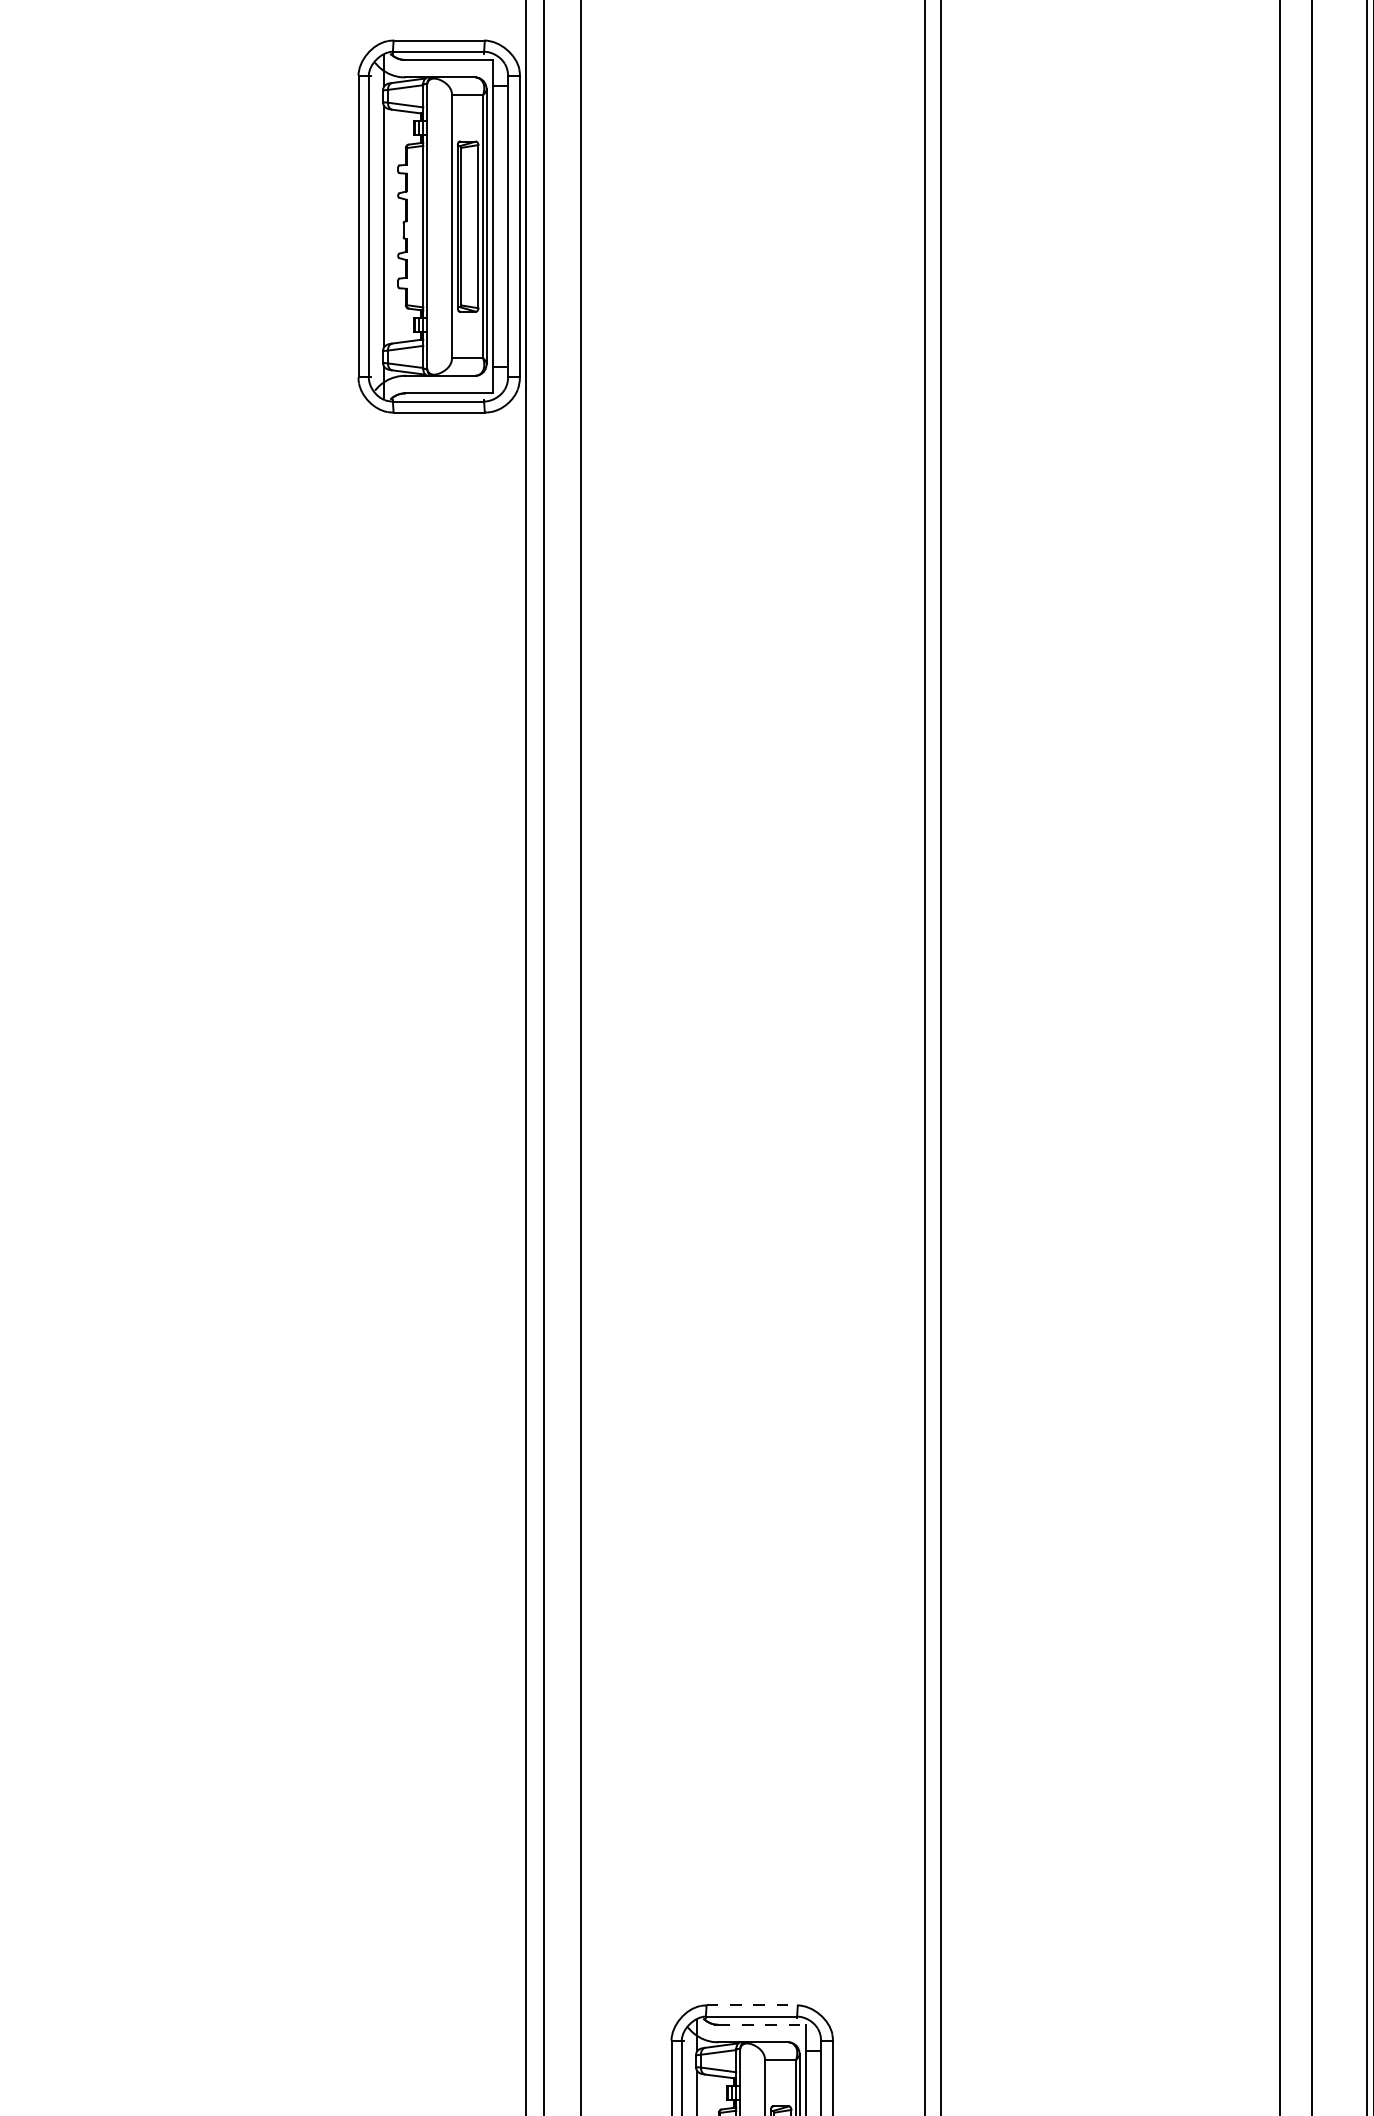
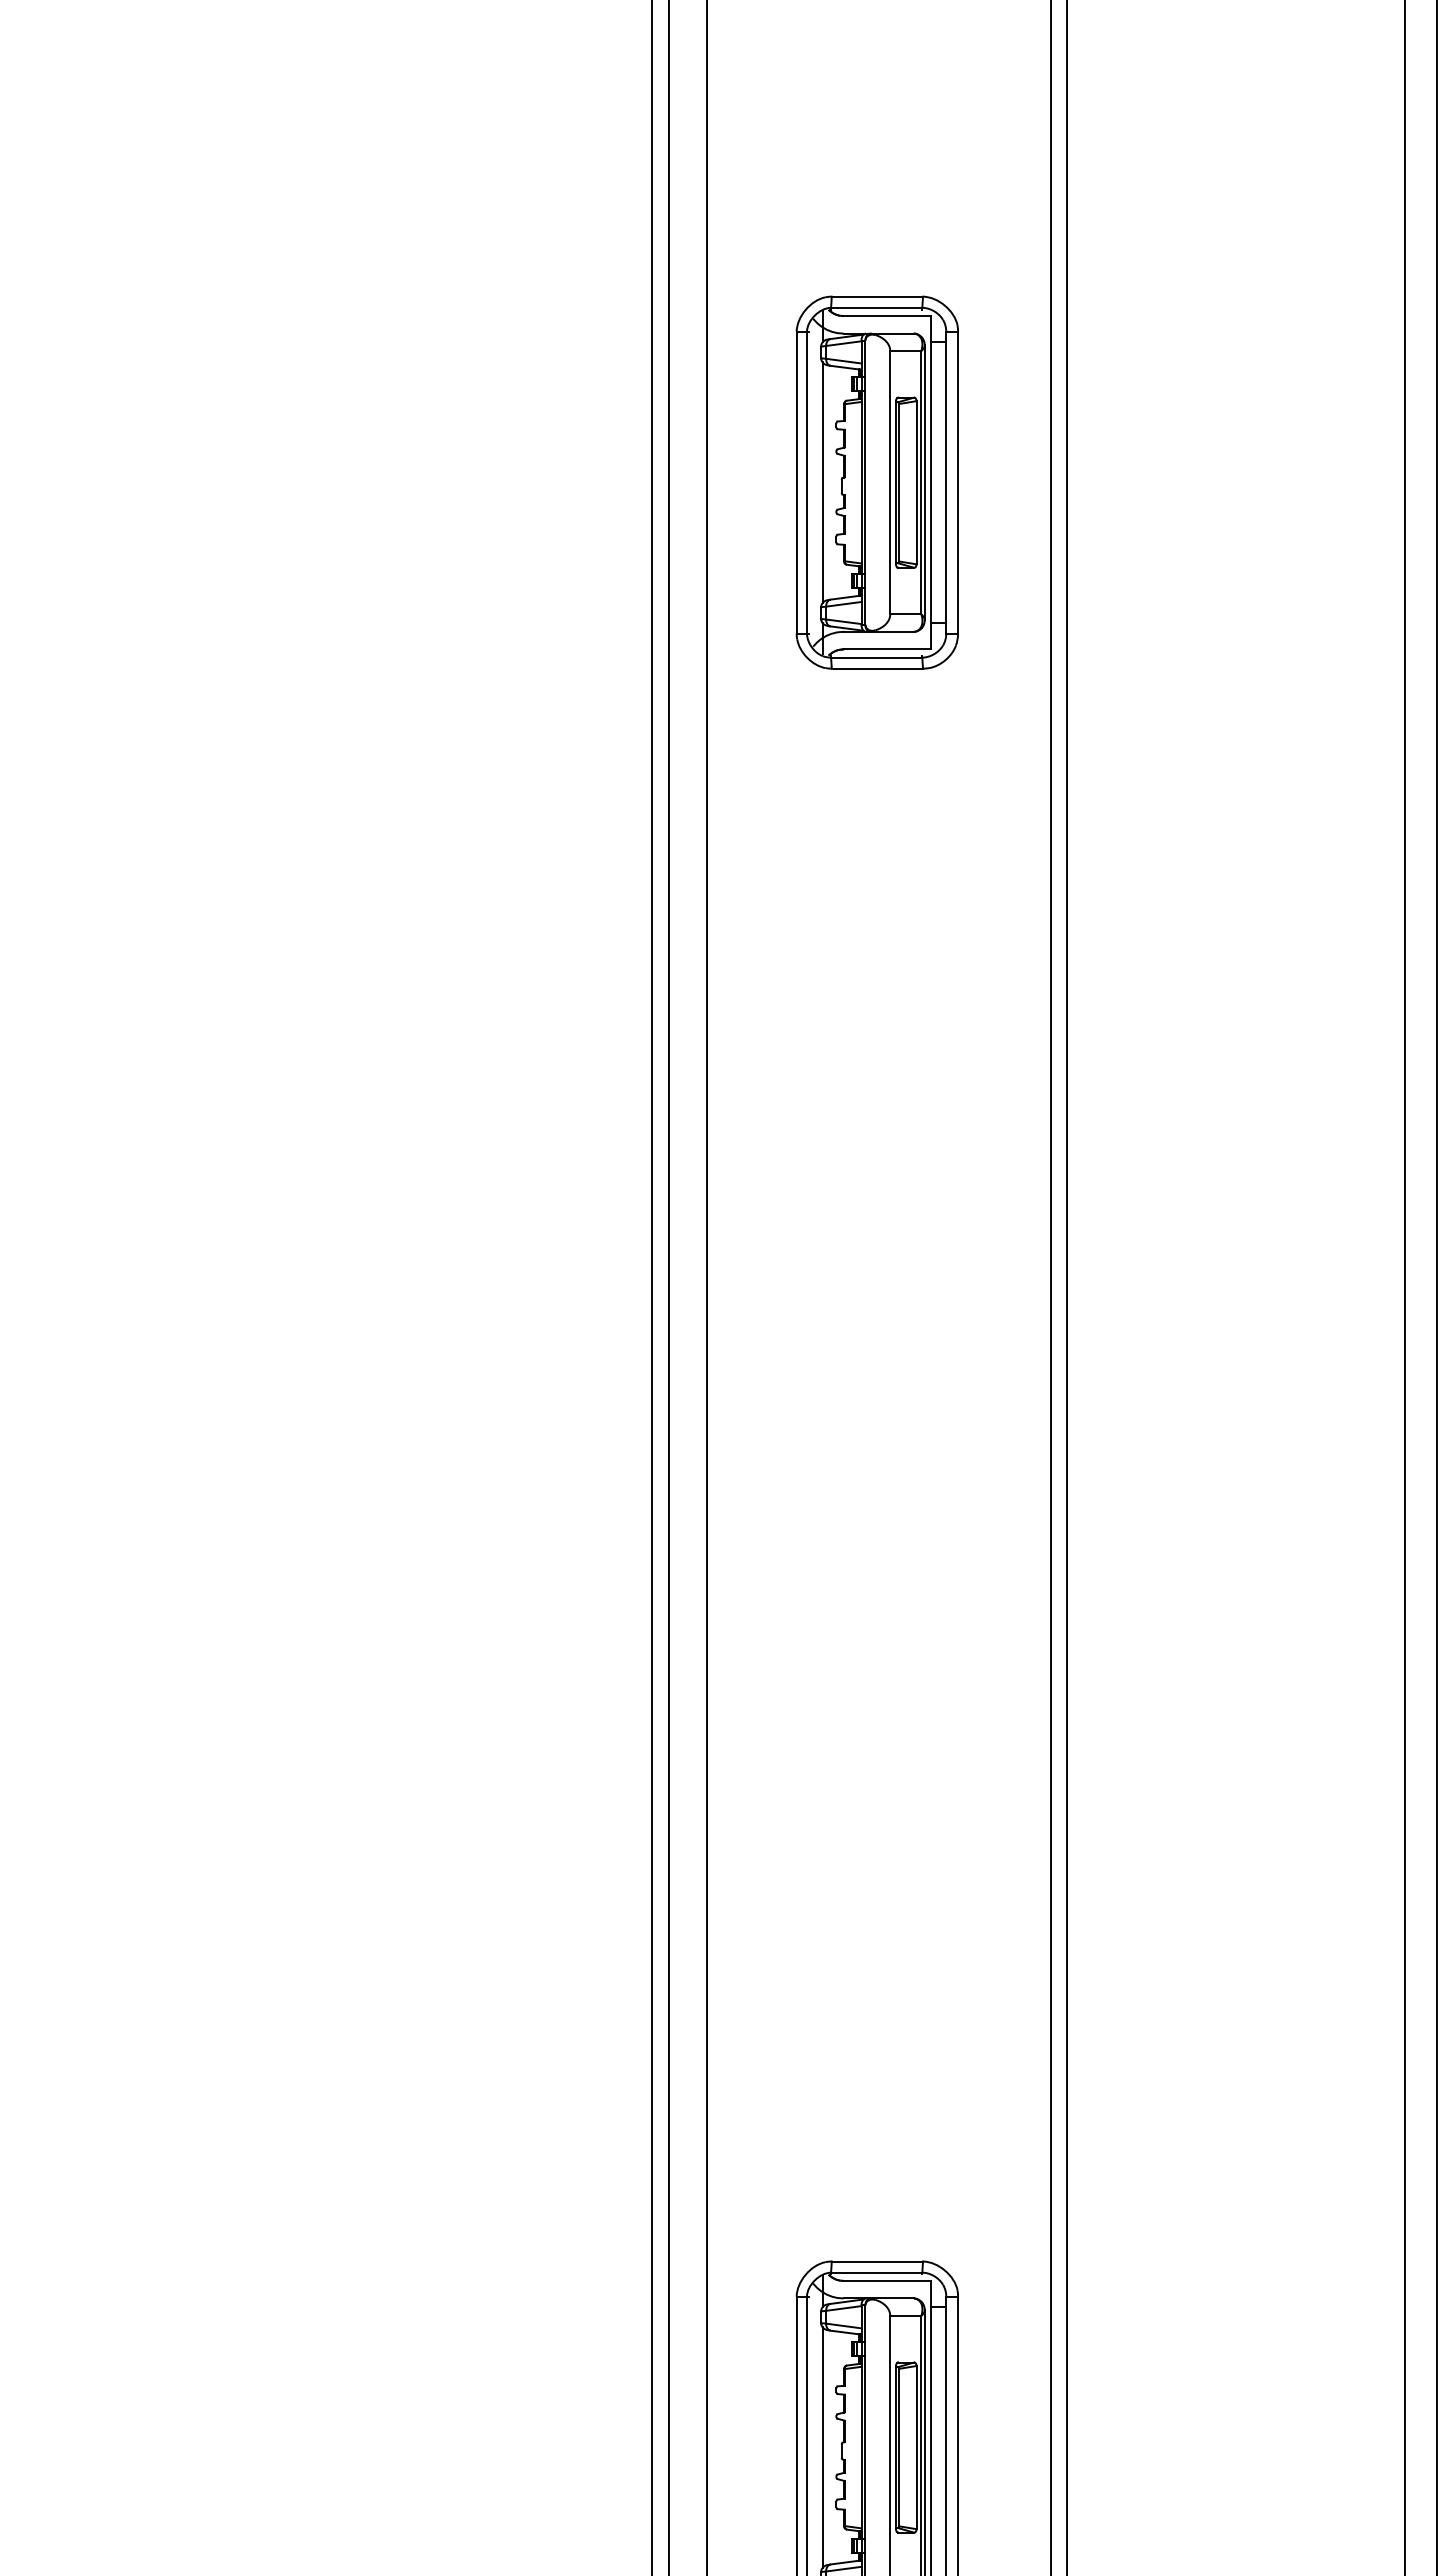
part: (438, 226) -> (876, 482), moved
line: (752, 2005) -> (877, 2261), dashed -> solid
line: (762, 2024) -> (887, 2280), dashed -> solid

